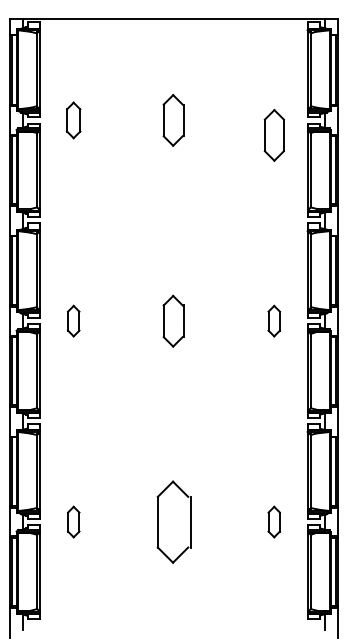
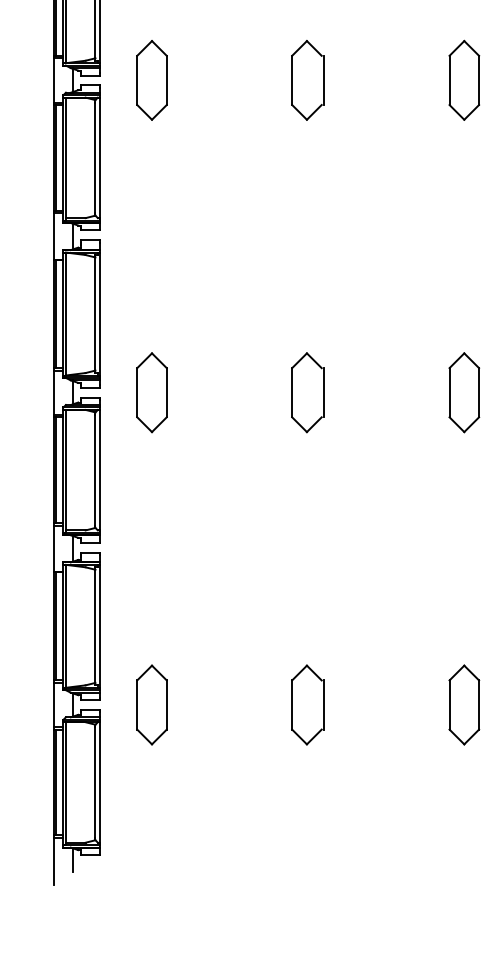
part: (73, 120) -> (151, 80), size x1.43
part: (273, 135) -> (462, 80), moved
part: (73, 320) -> (151, 391), size x1.67
part: (273, 320) -> (462, 391), size x1.67
part: (73, 521) -> (151, 704), size x1.67
part: (173, 521) -> (307, 704), size x0.62
part: (273, 521) -> (462, 704), size x1.67

